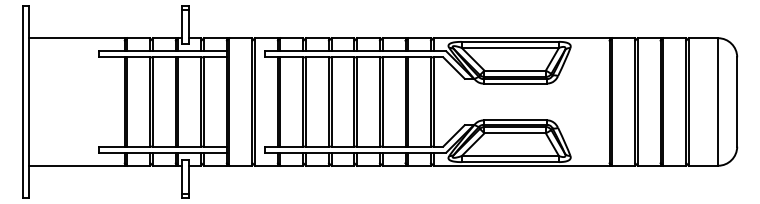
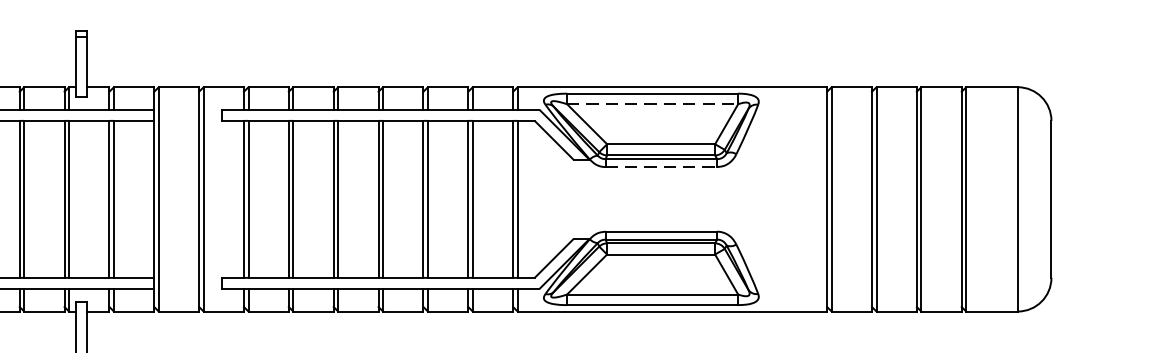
line: (510, 47) -> (652, 103), solid -> dashed
line: (515, 83) -> (661, 166), solid -> dashed

